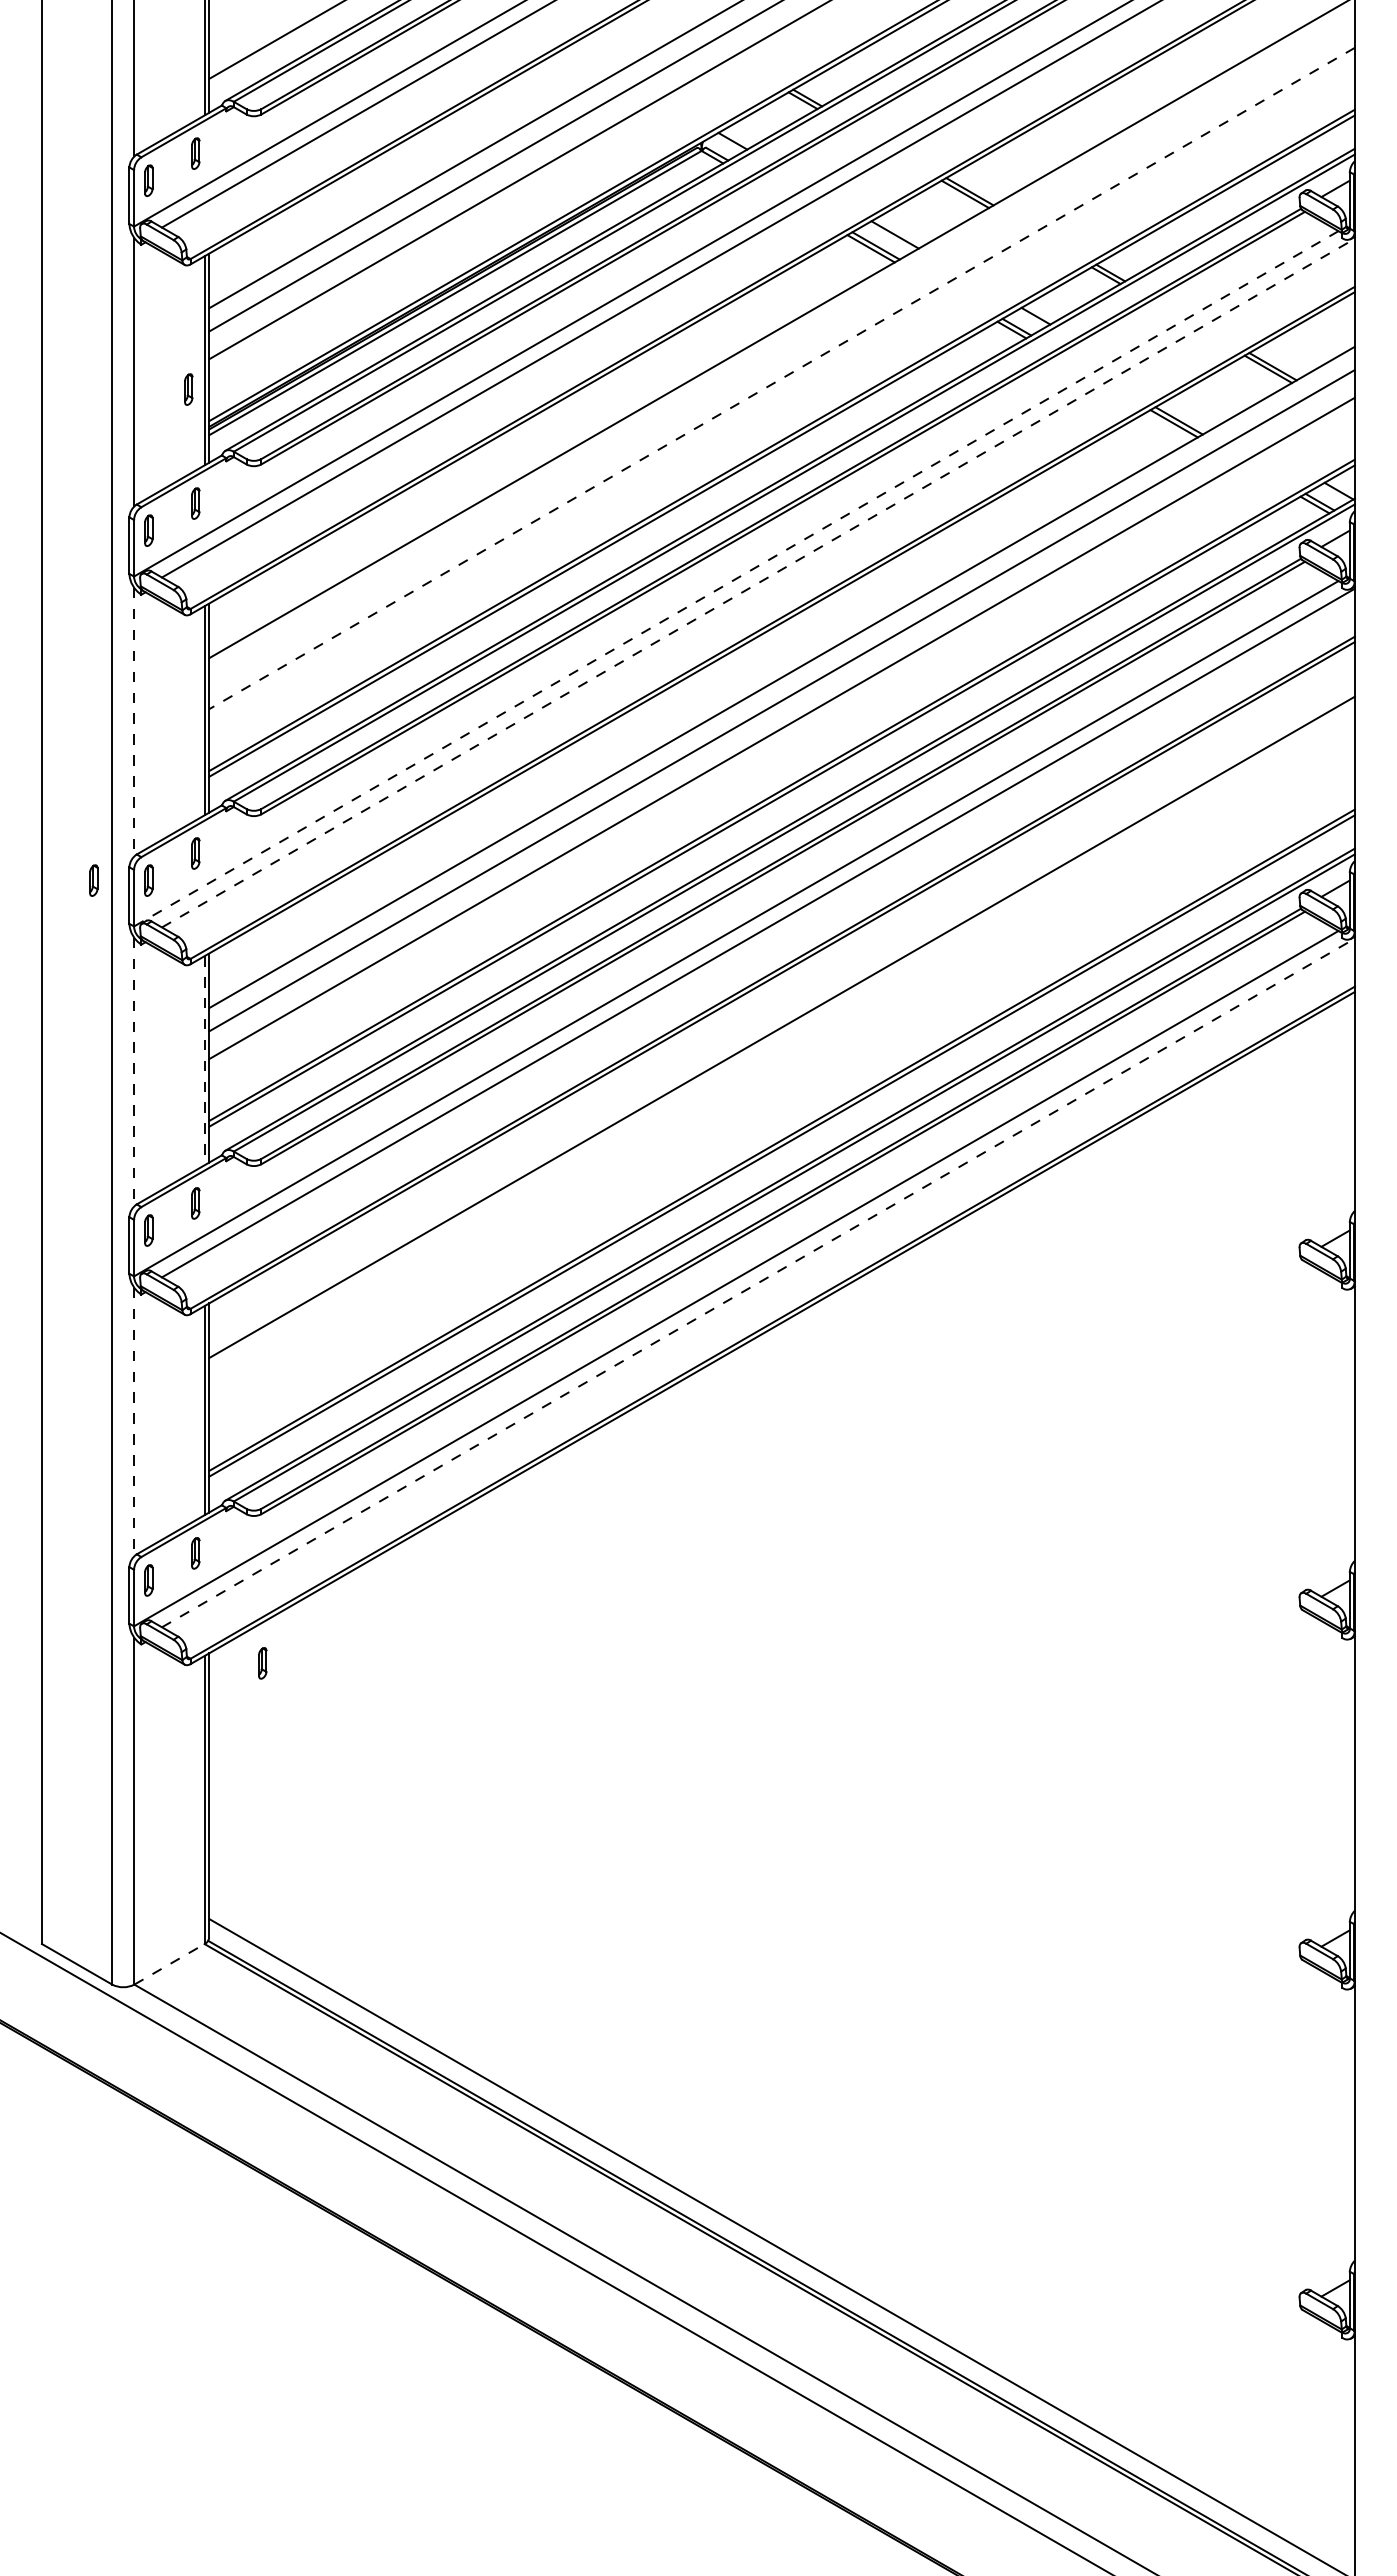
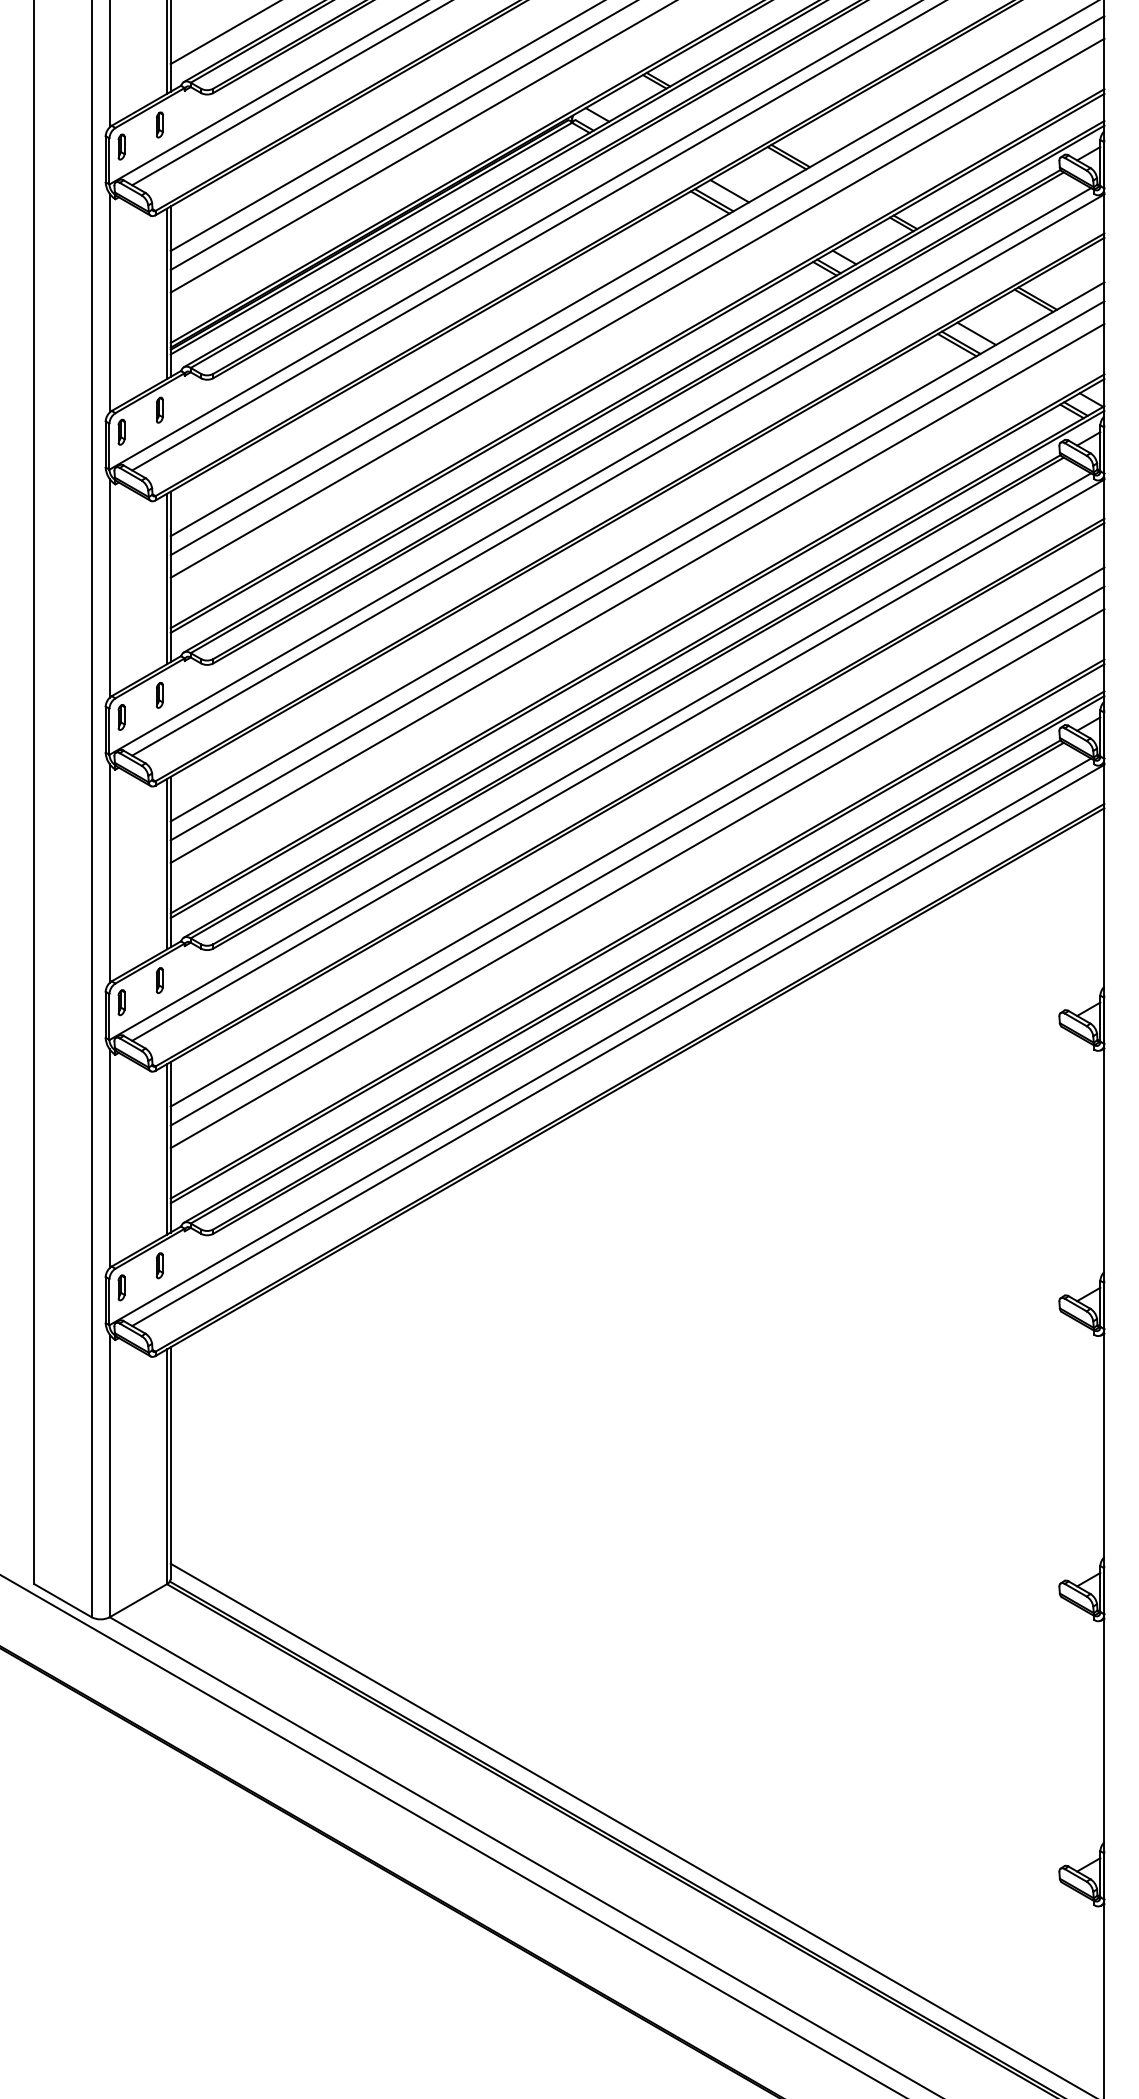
line: (781, 350) -> (637, 285), added
line: (781, 378) -> (637, 308), dashed -> solid
part: (188, 389) -> (153, 317), removed
line: (1197, 409) -> (976, 333), added
line: (735, 579) -> (599, 472), dashed -> solid
line: (758, 583) -> (618, 475), dashed -> solid
line: (134, 722) -> (109, 588), dashed -> solid
part: (93, 880) -> (76, 717), removed
line: (781, 1050) -> (637, 855), added
line: (204, 1060) -> (166, 864), dashed -> solid
line: (134, 1072) -> (109, 873), dashed -> solid
line: (781, 1078) -> (637, 878), added
line: (758, 1282) -> (618, 1045), dashed -> solid
line: (134, 1422) -> (109, 1159), dashed -> solid
part: (262, 1663) -> (214, 1355), removed
line: (169, 1964) -> (138, 1600), dashed -> solid

